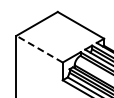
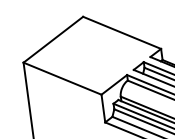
line: (39, 49) -> (62, 79), dashed -> solid

